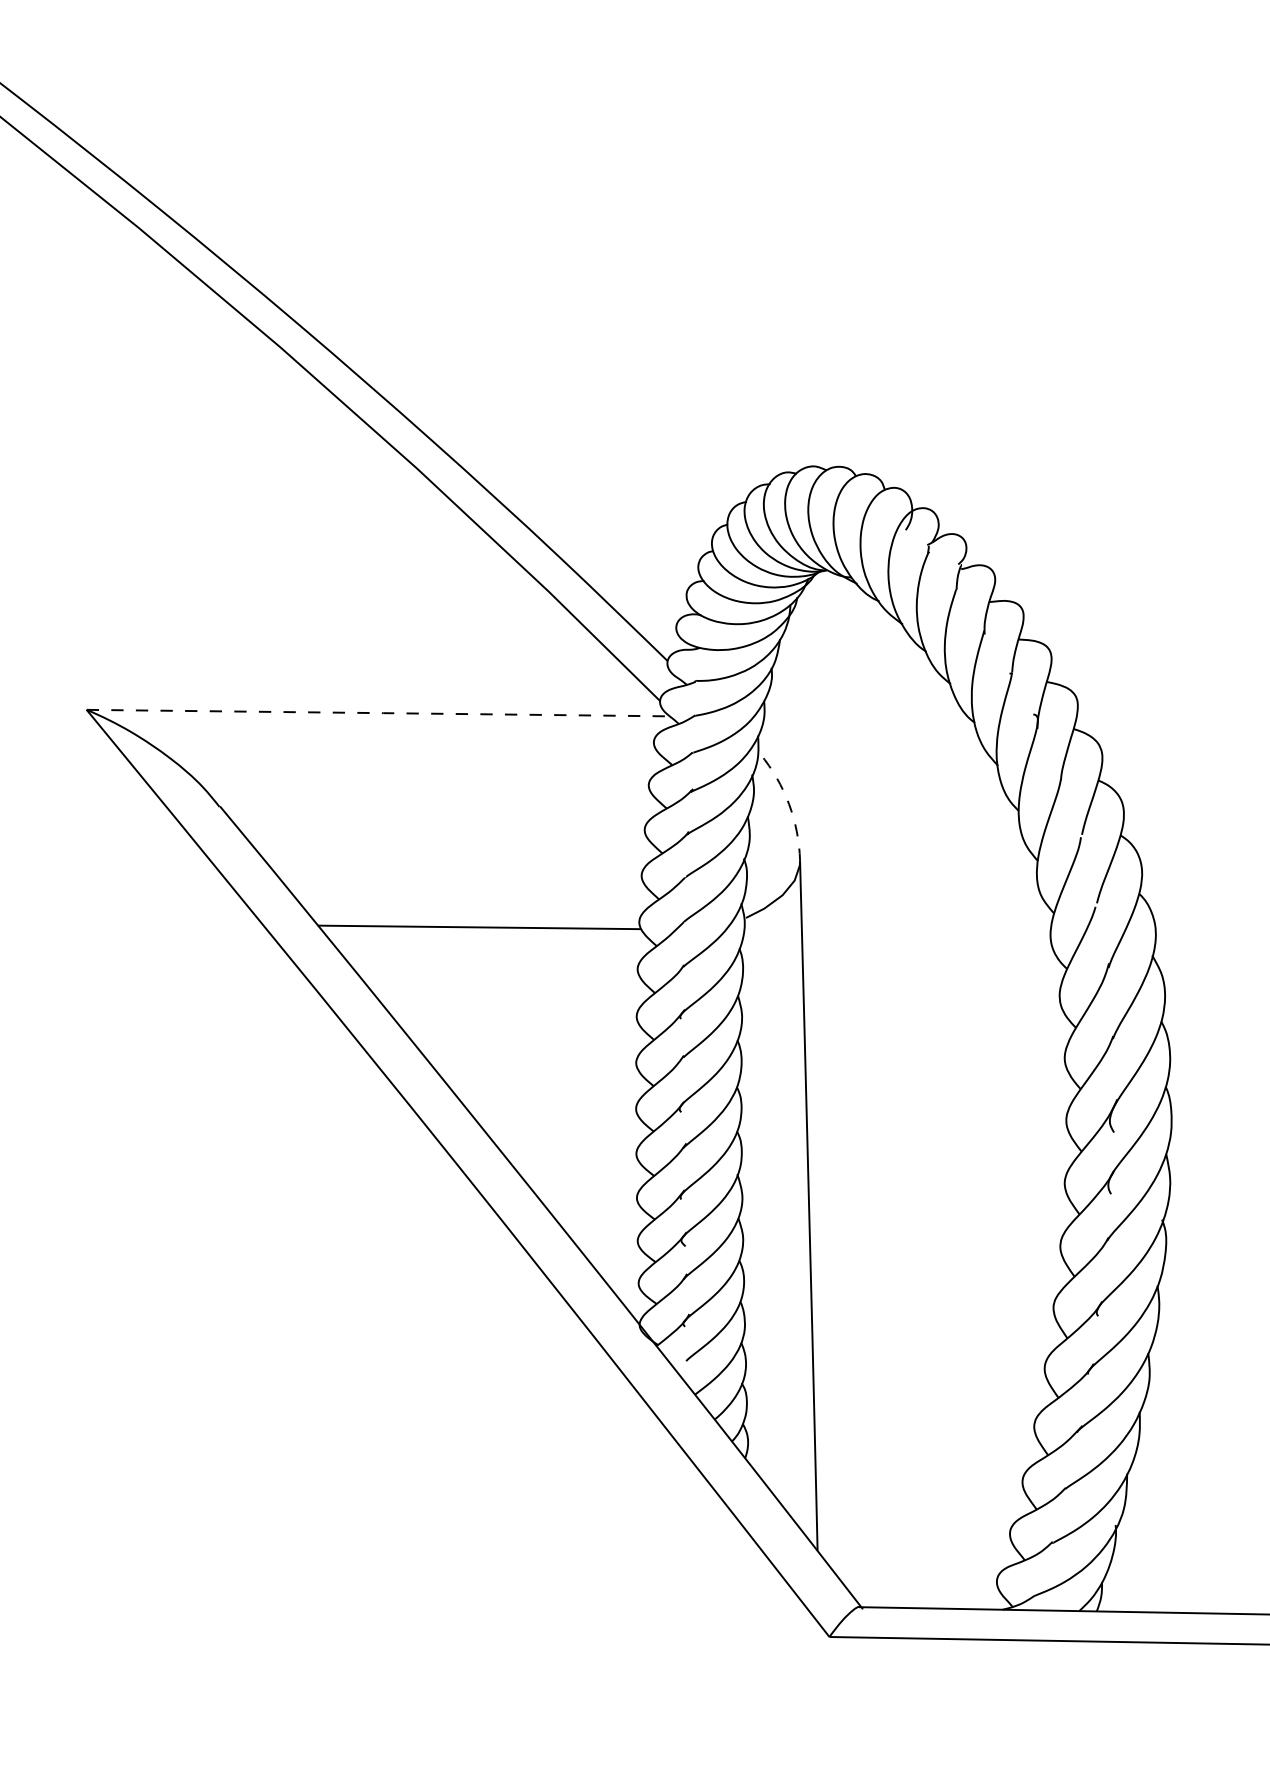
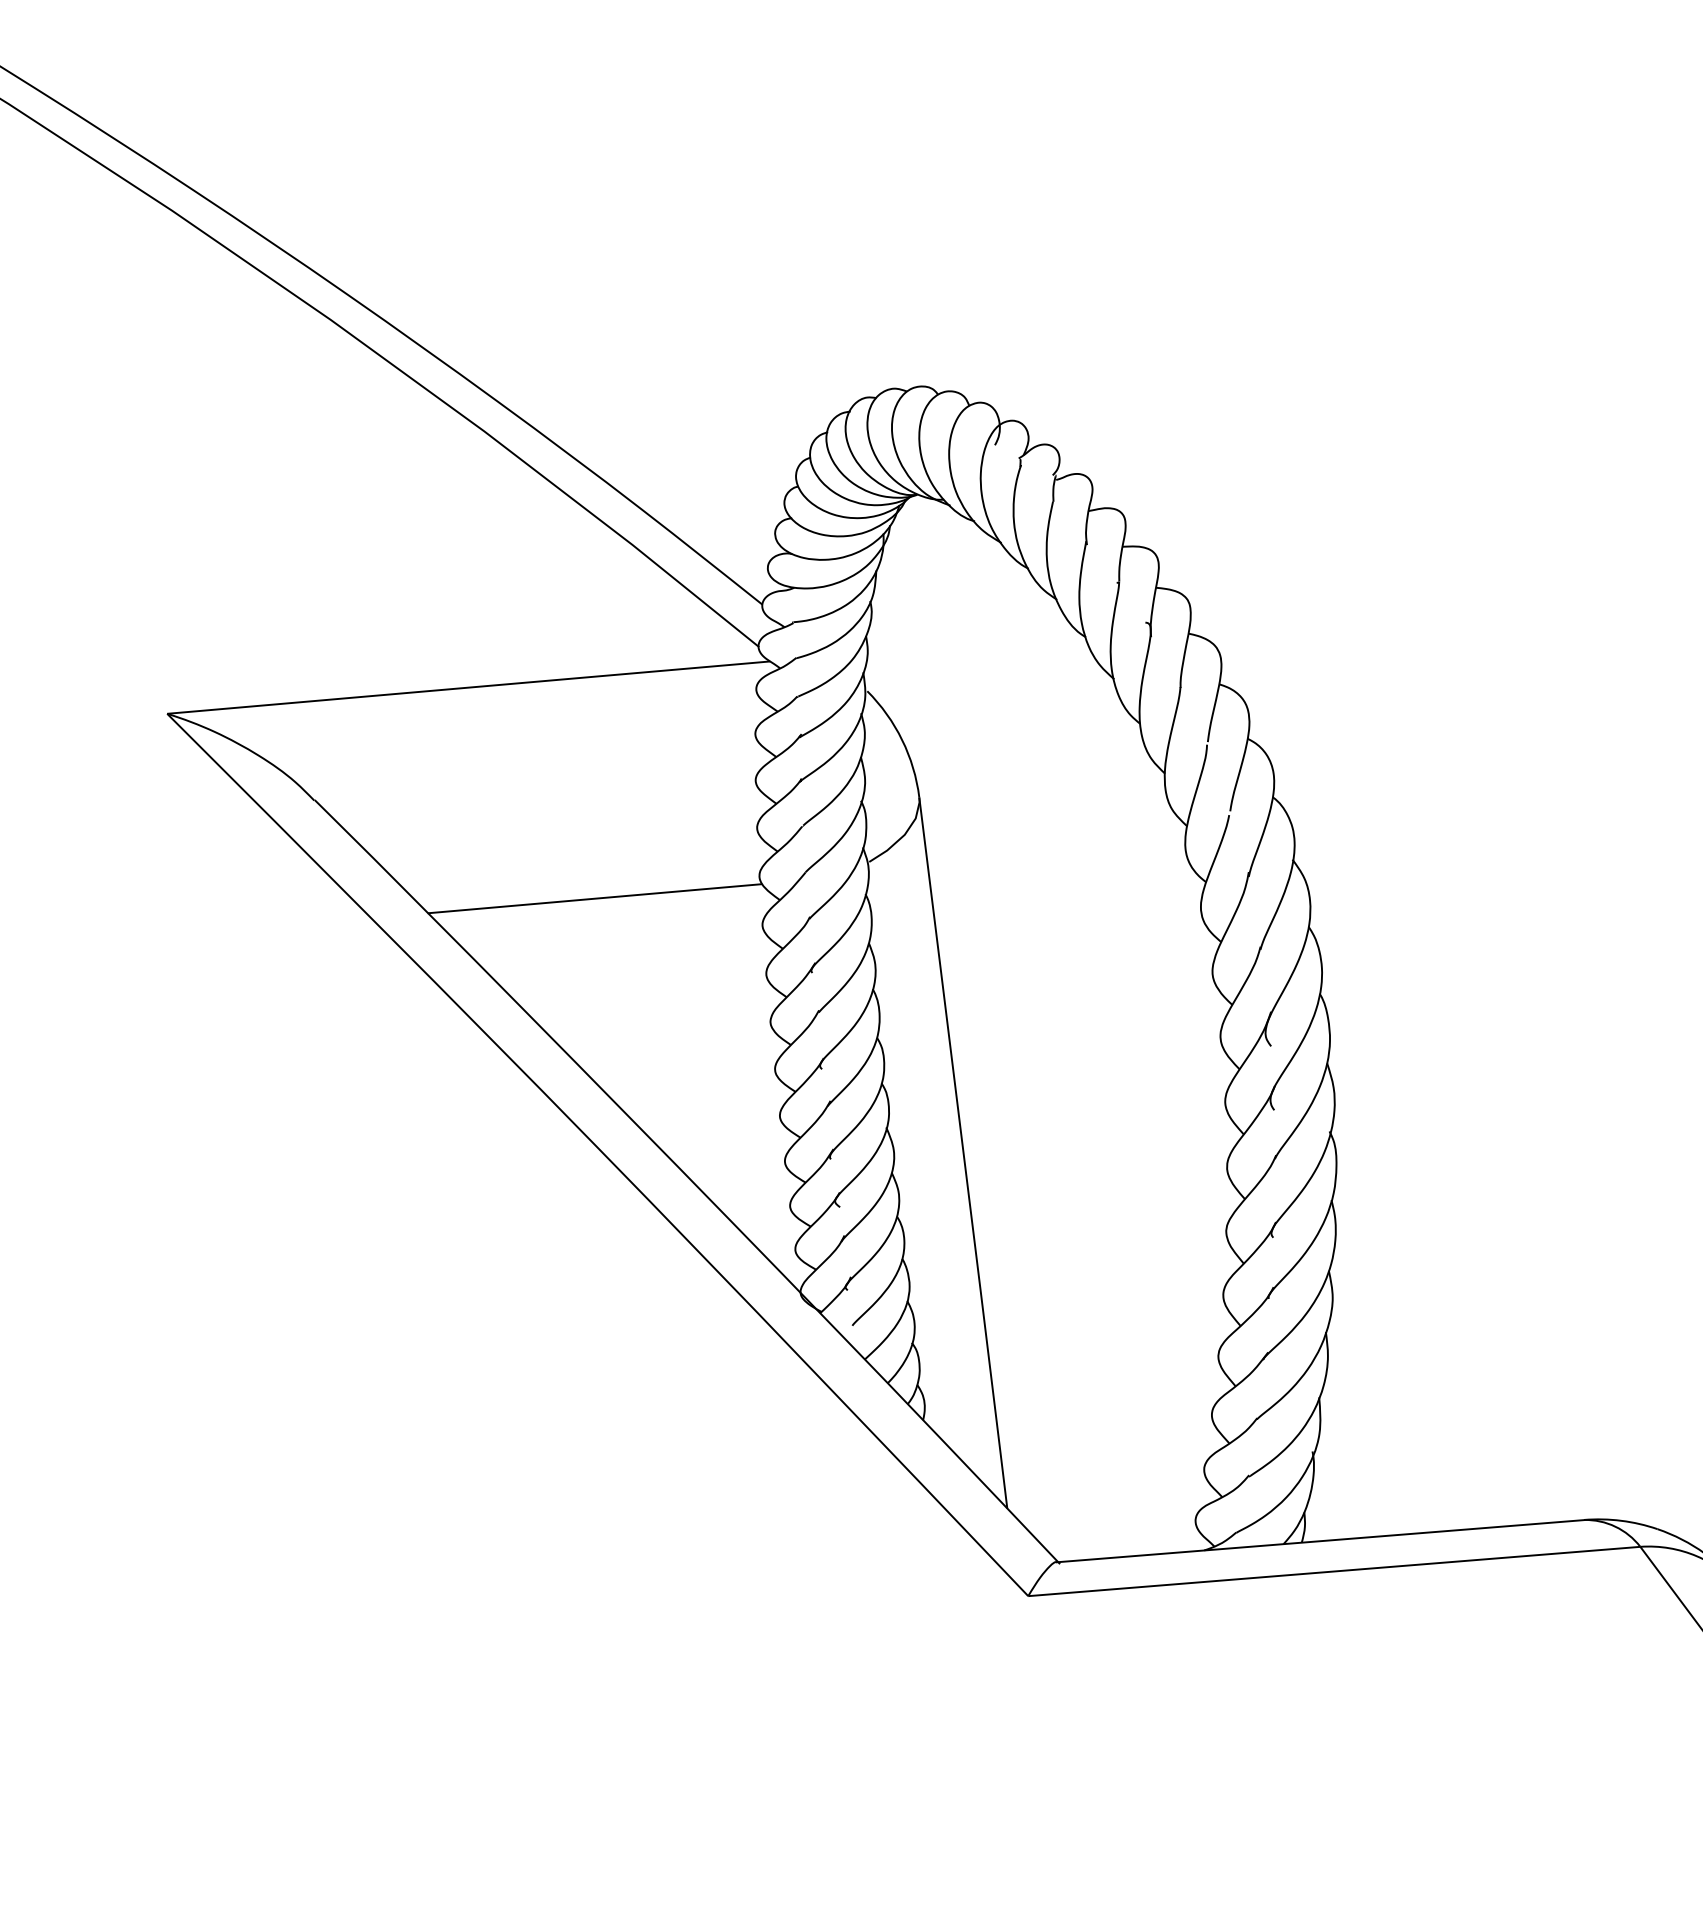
line: (379, 713) -> (470, 687), dashed -> solid
arc: (789, 804) -> (902, 740), dashed -> solid

